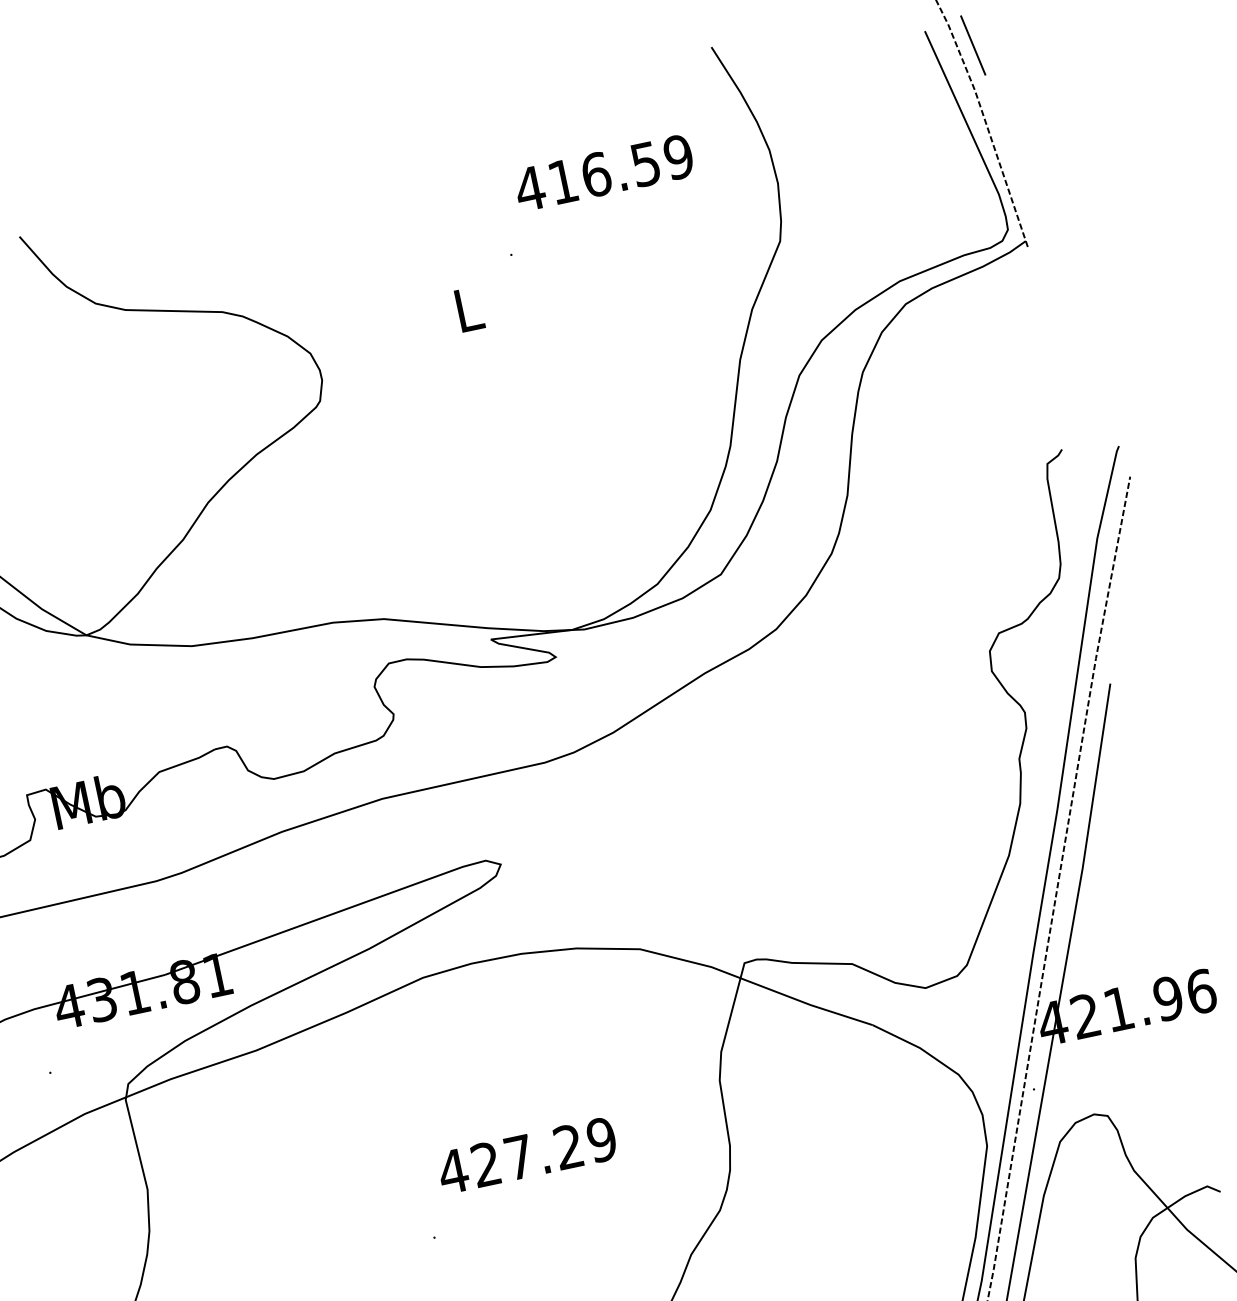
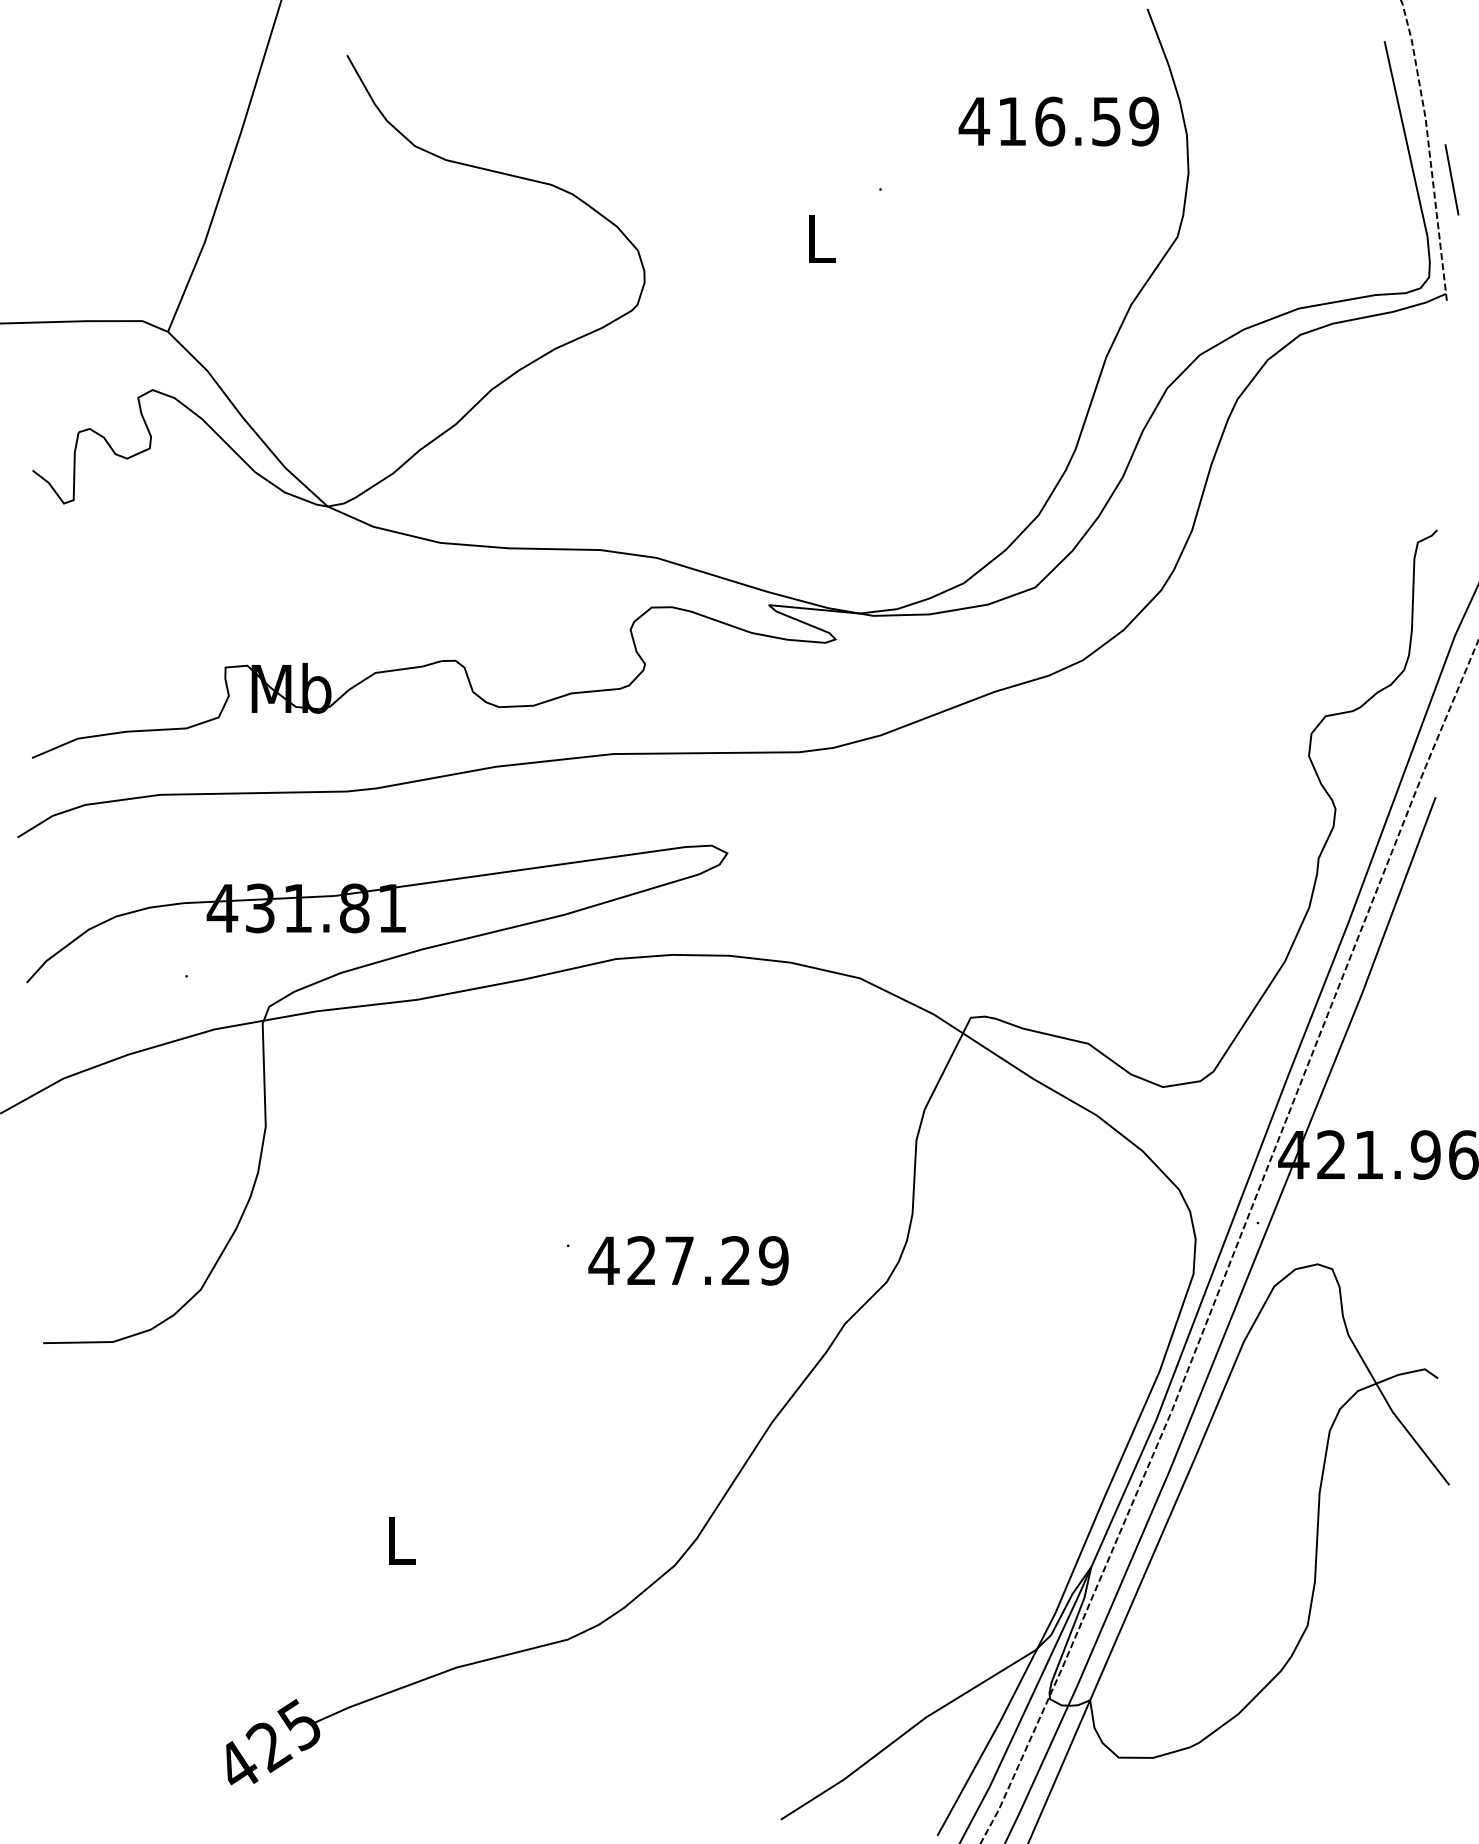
line: (972, 45) -> (1451, 179), moved
text: (603, 173) -> (1058, 121), moved
text: (527, 1155) -> (688, 1260), moved

